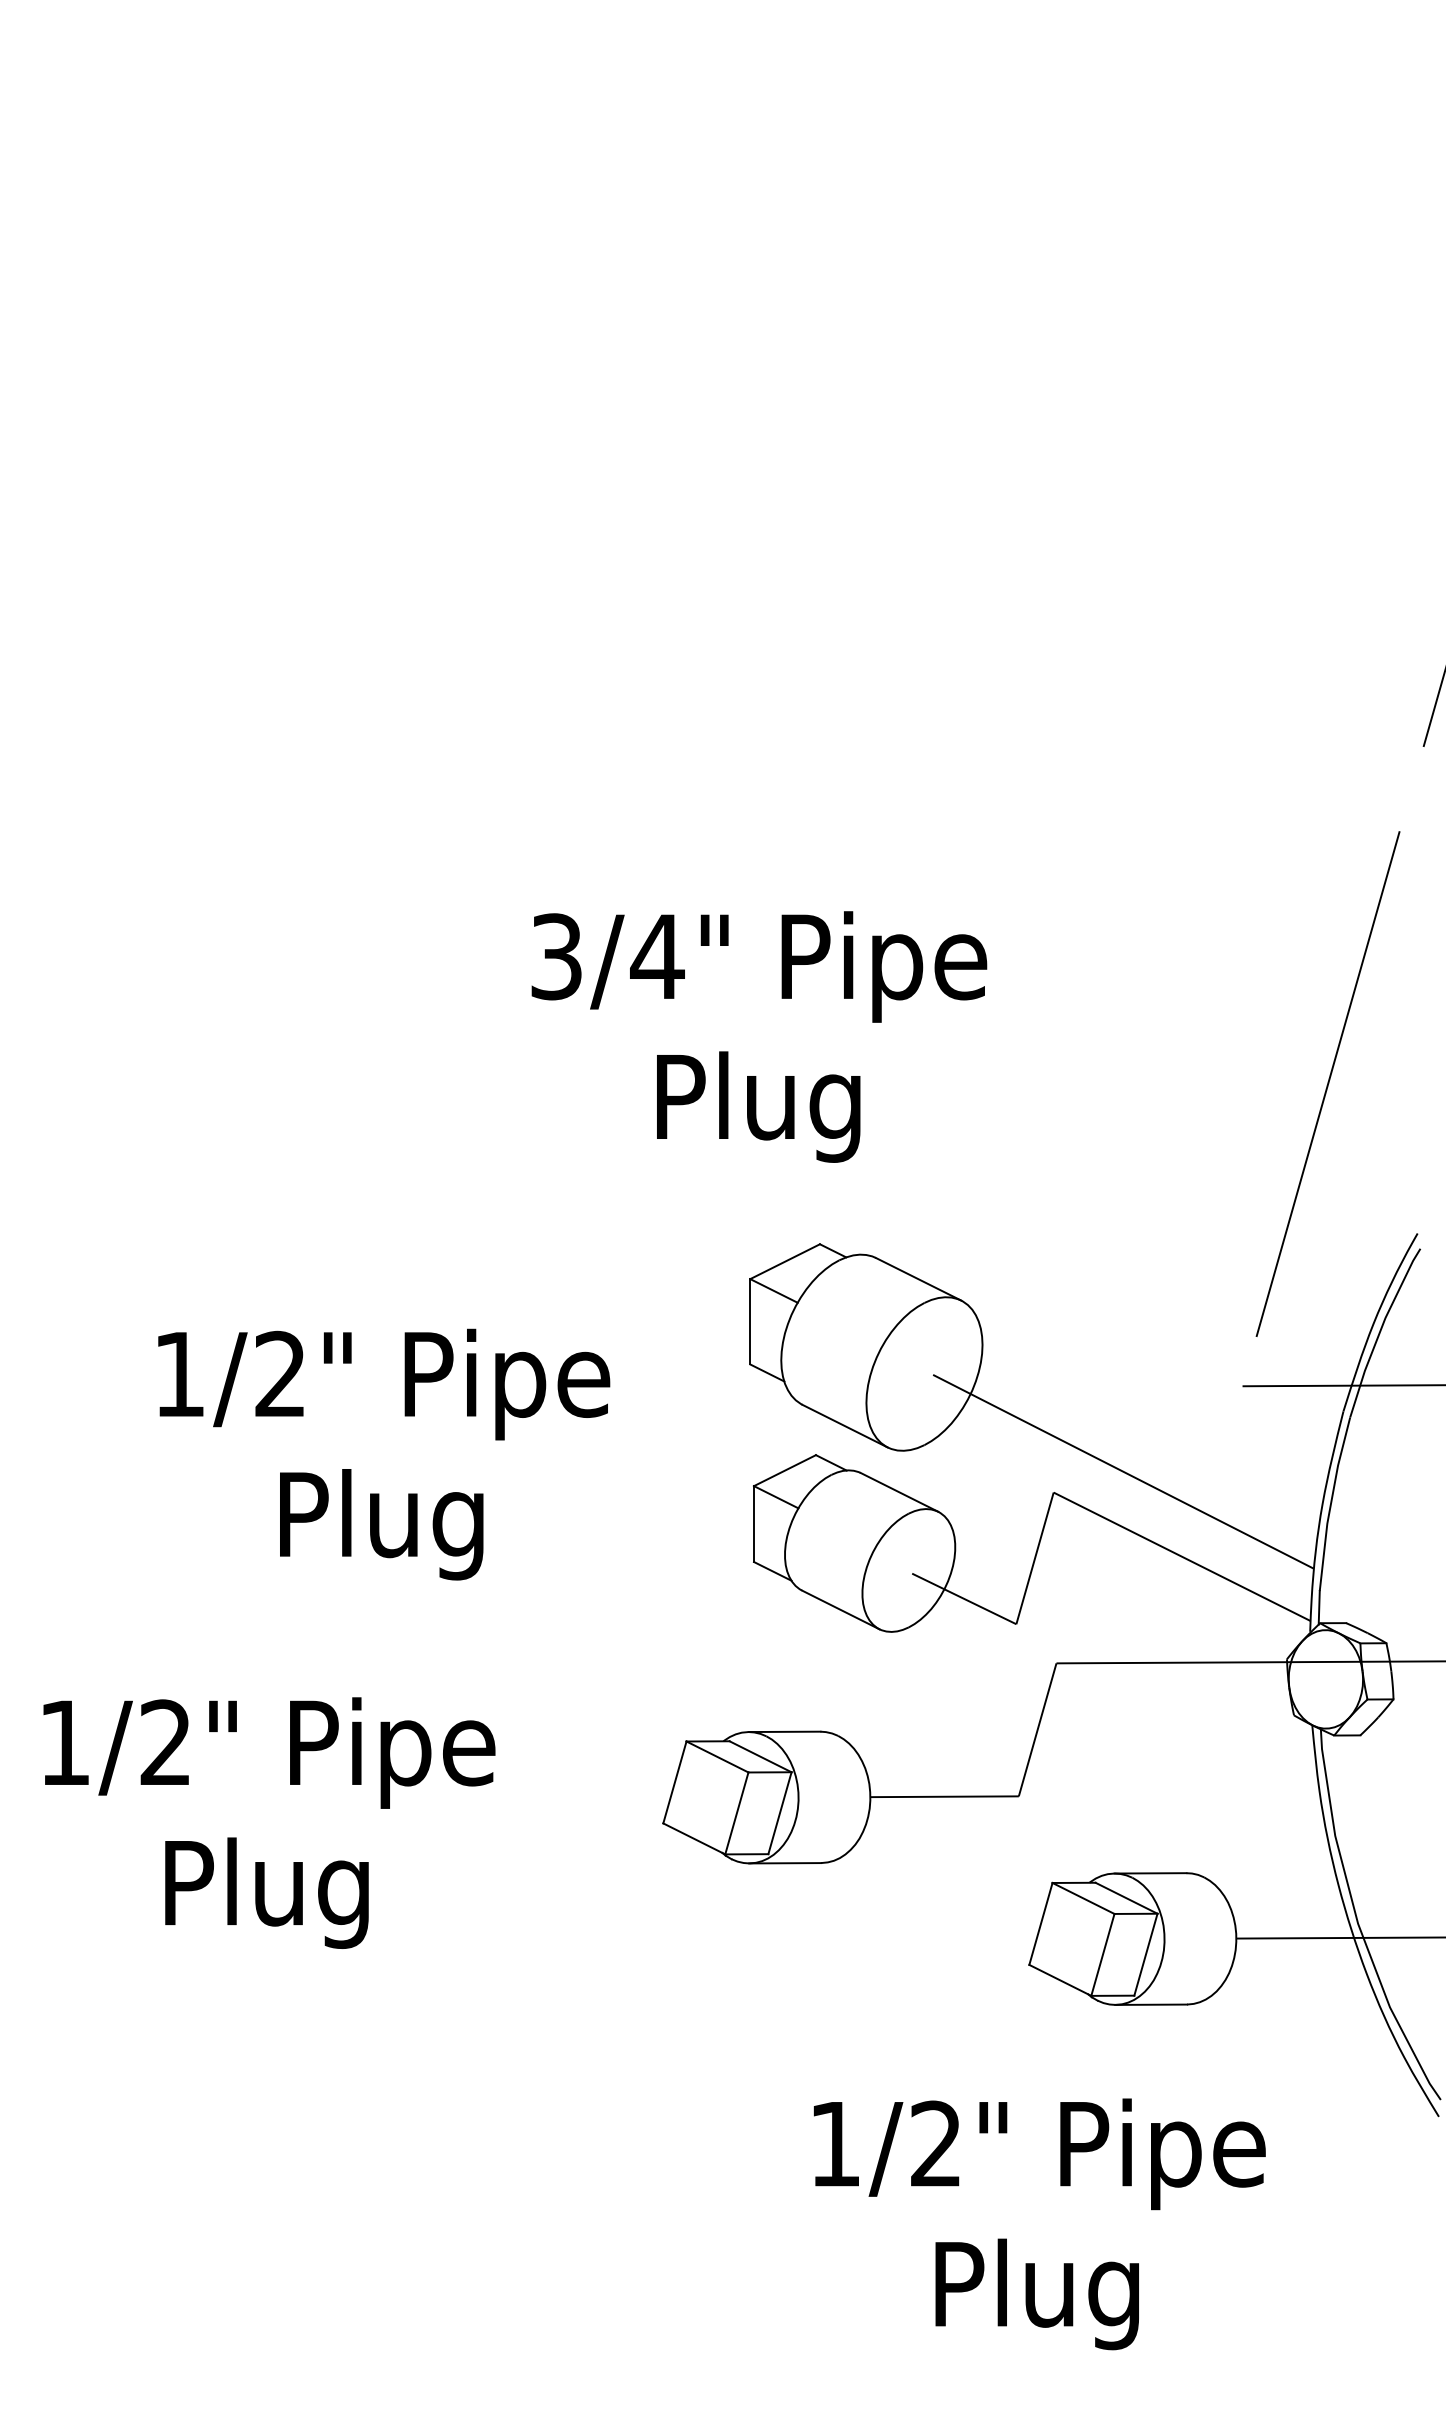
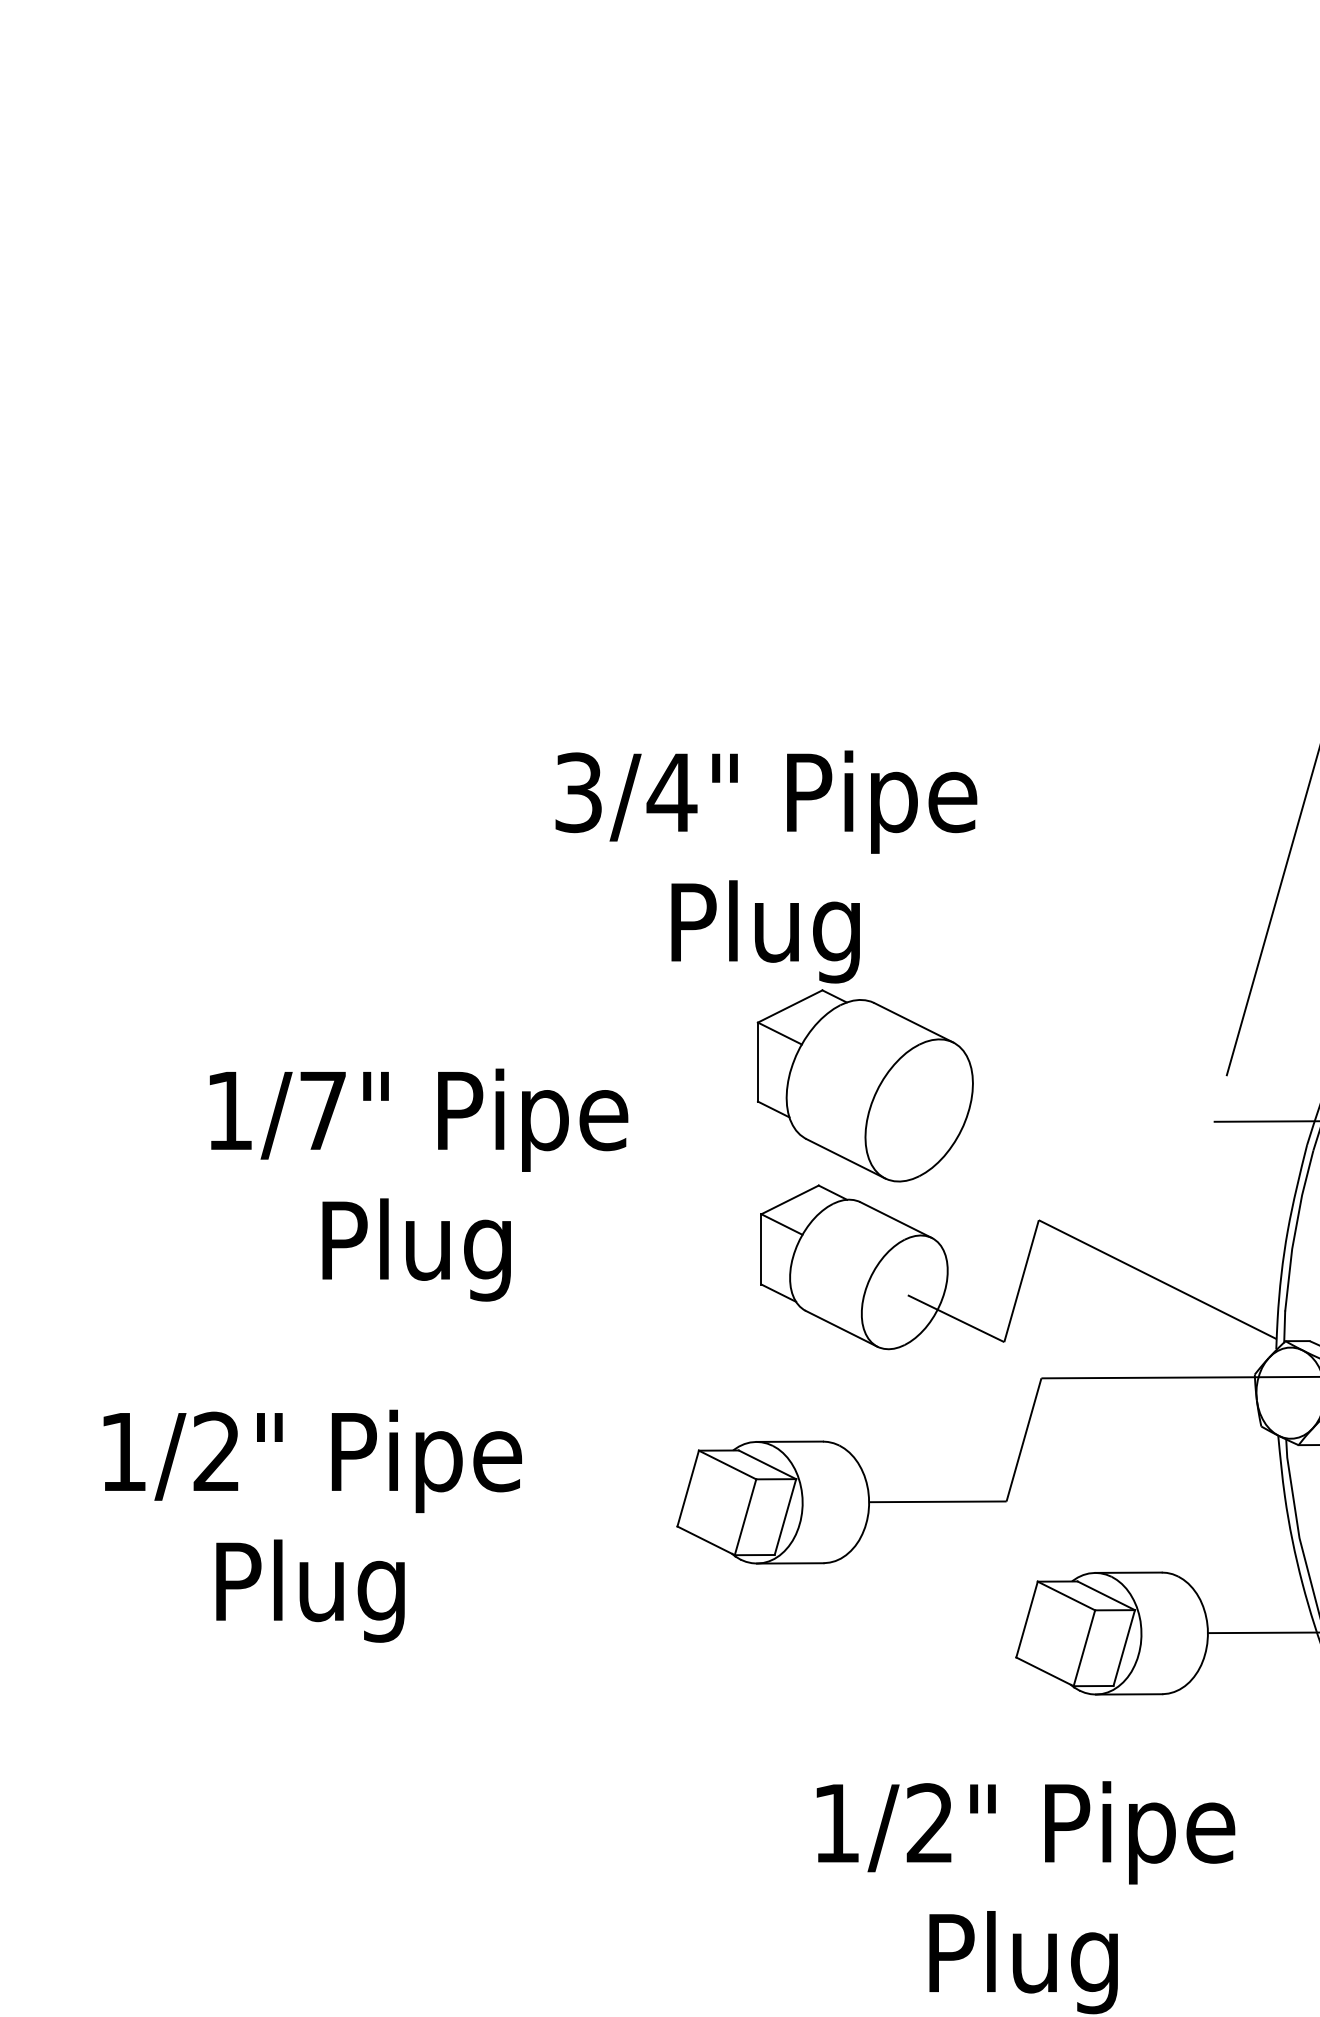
text: (759, 1036) -> (766, 866), moved
text: (279, 1373) -> (322, 1109), 1/2" -> 1/7"
line: (1123, 1471) -> (1103, 1200), removed

